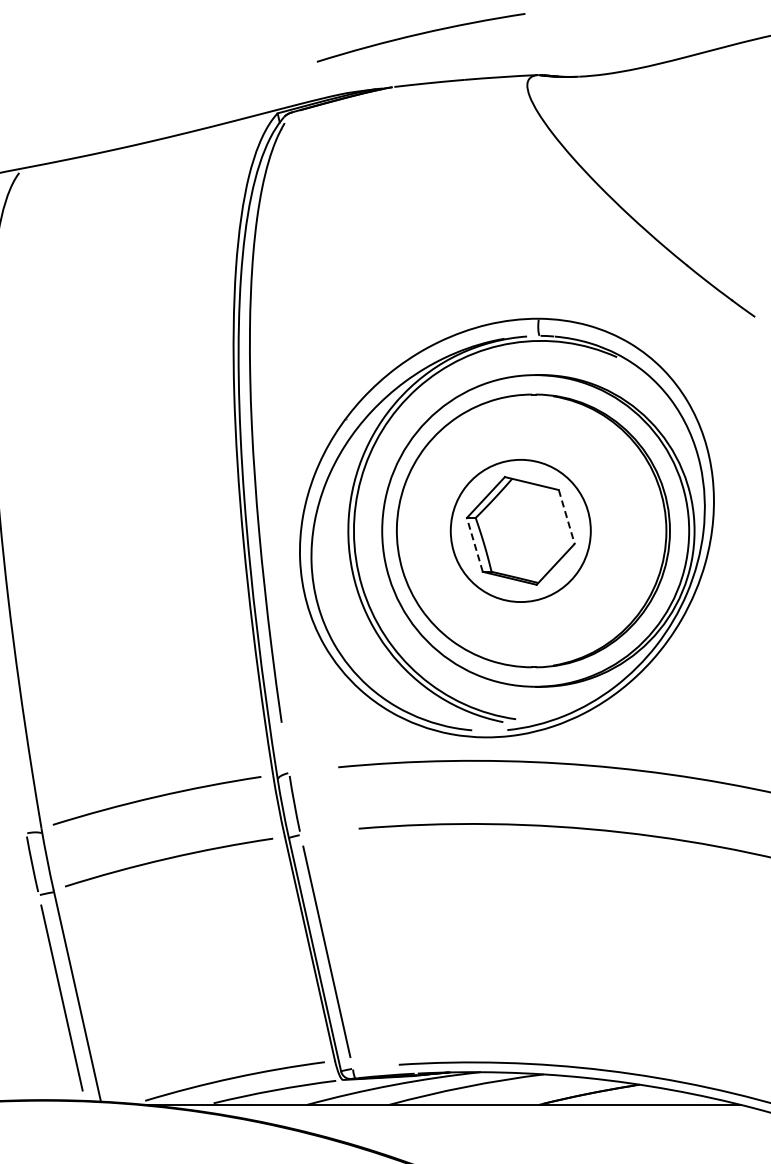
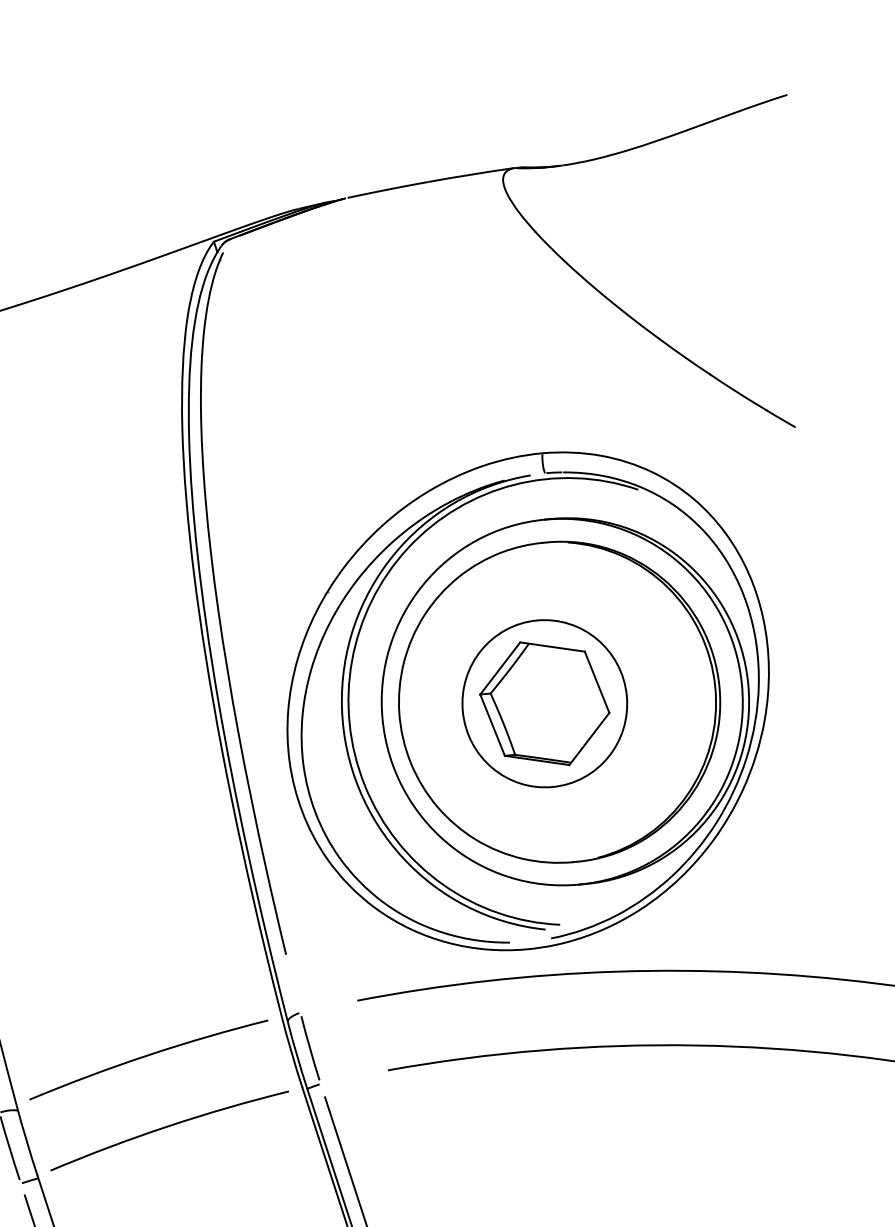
curve: (419, 35) -> (371, 134), removed
line: (566, 517) -> (596, 682), dashed -> solid
line: (474, 544) -> (492, 724), dashed -> solid

